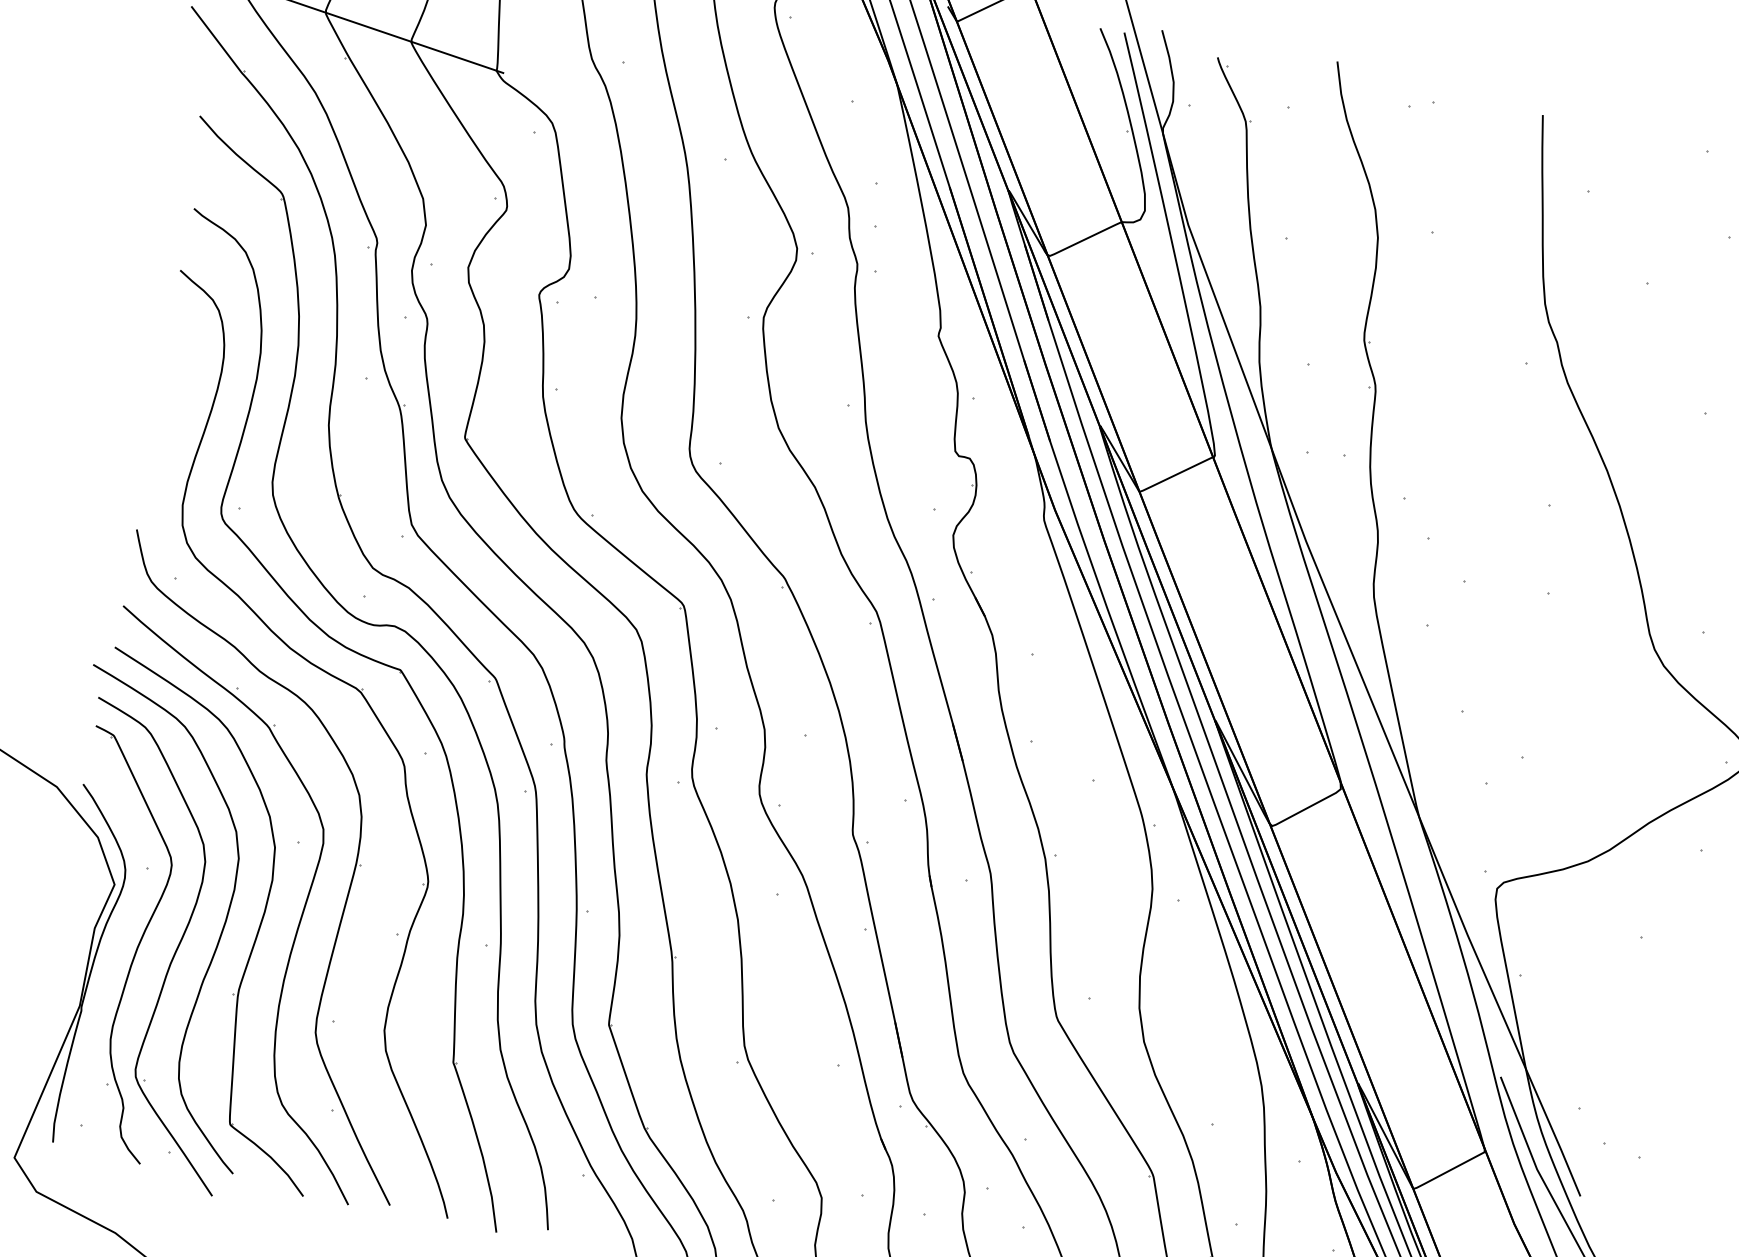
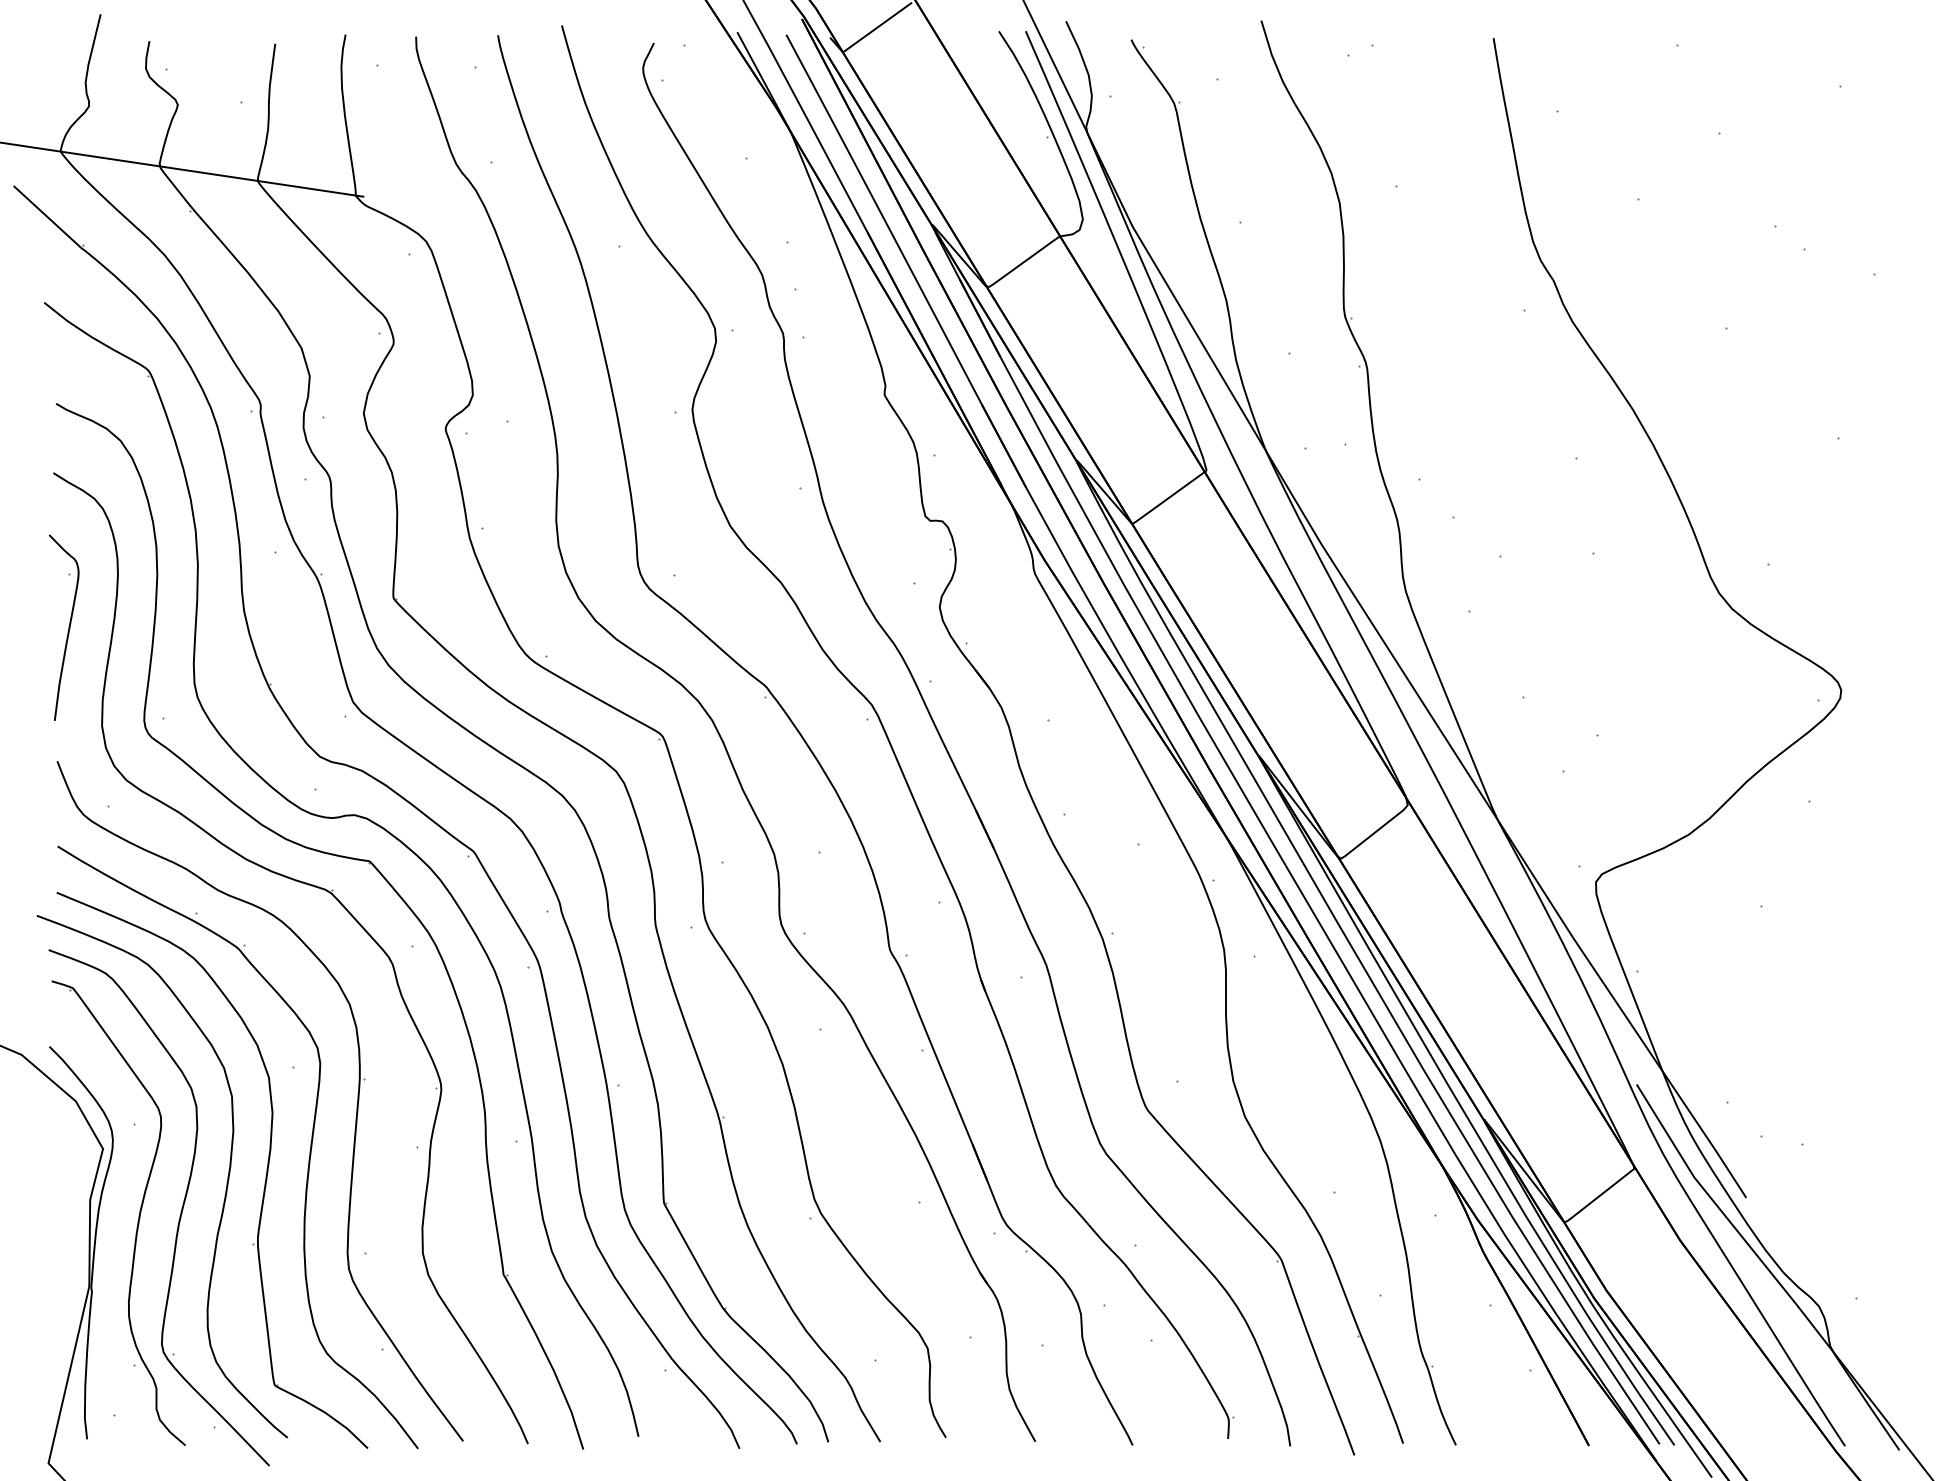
part: (164, 410) -> (63, 627), added

